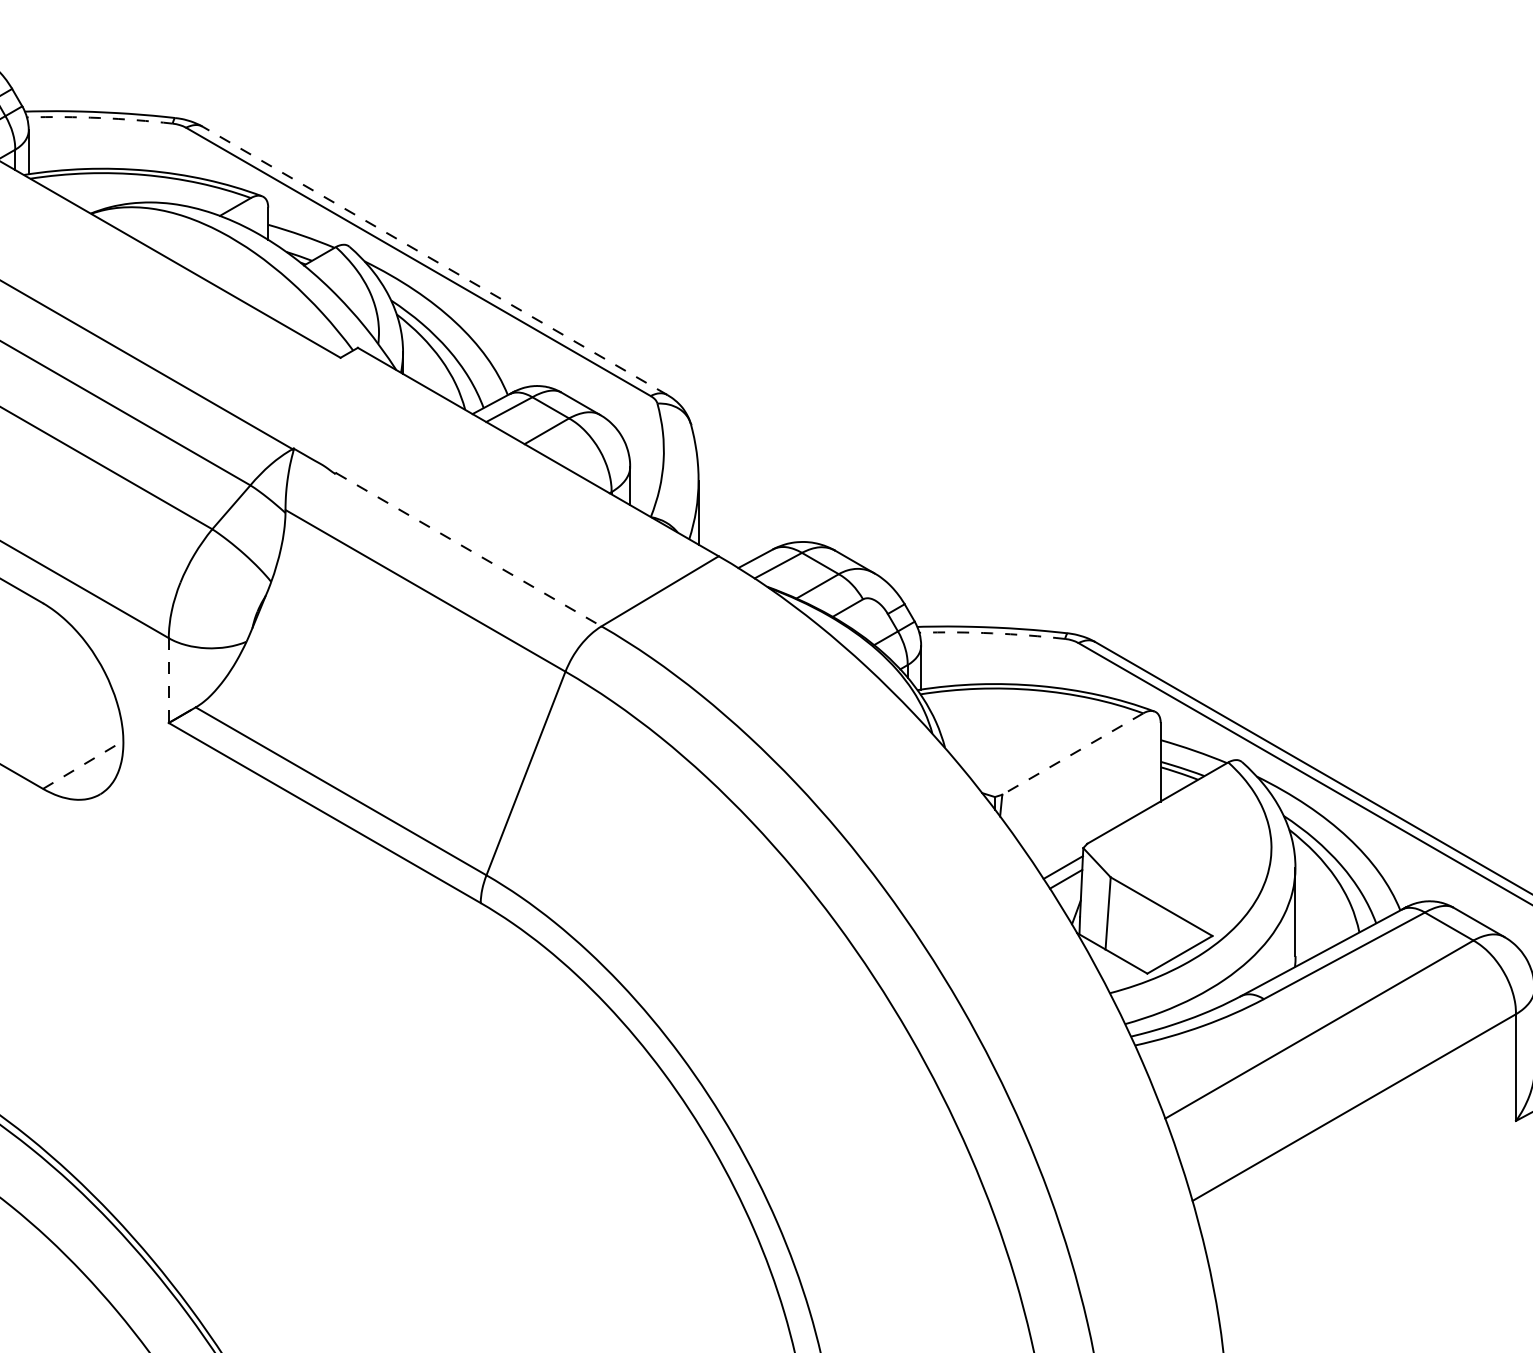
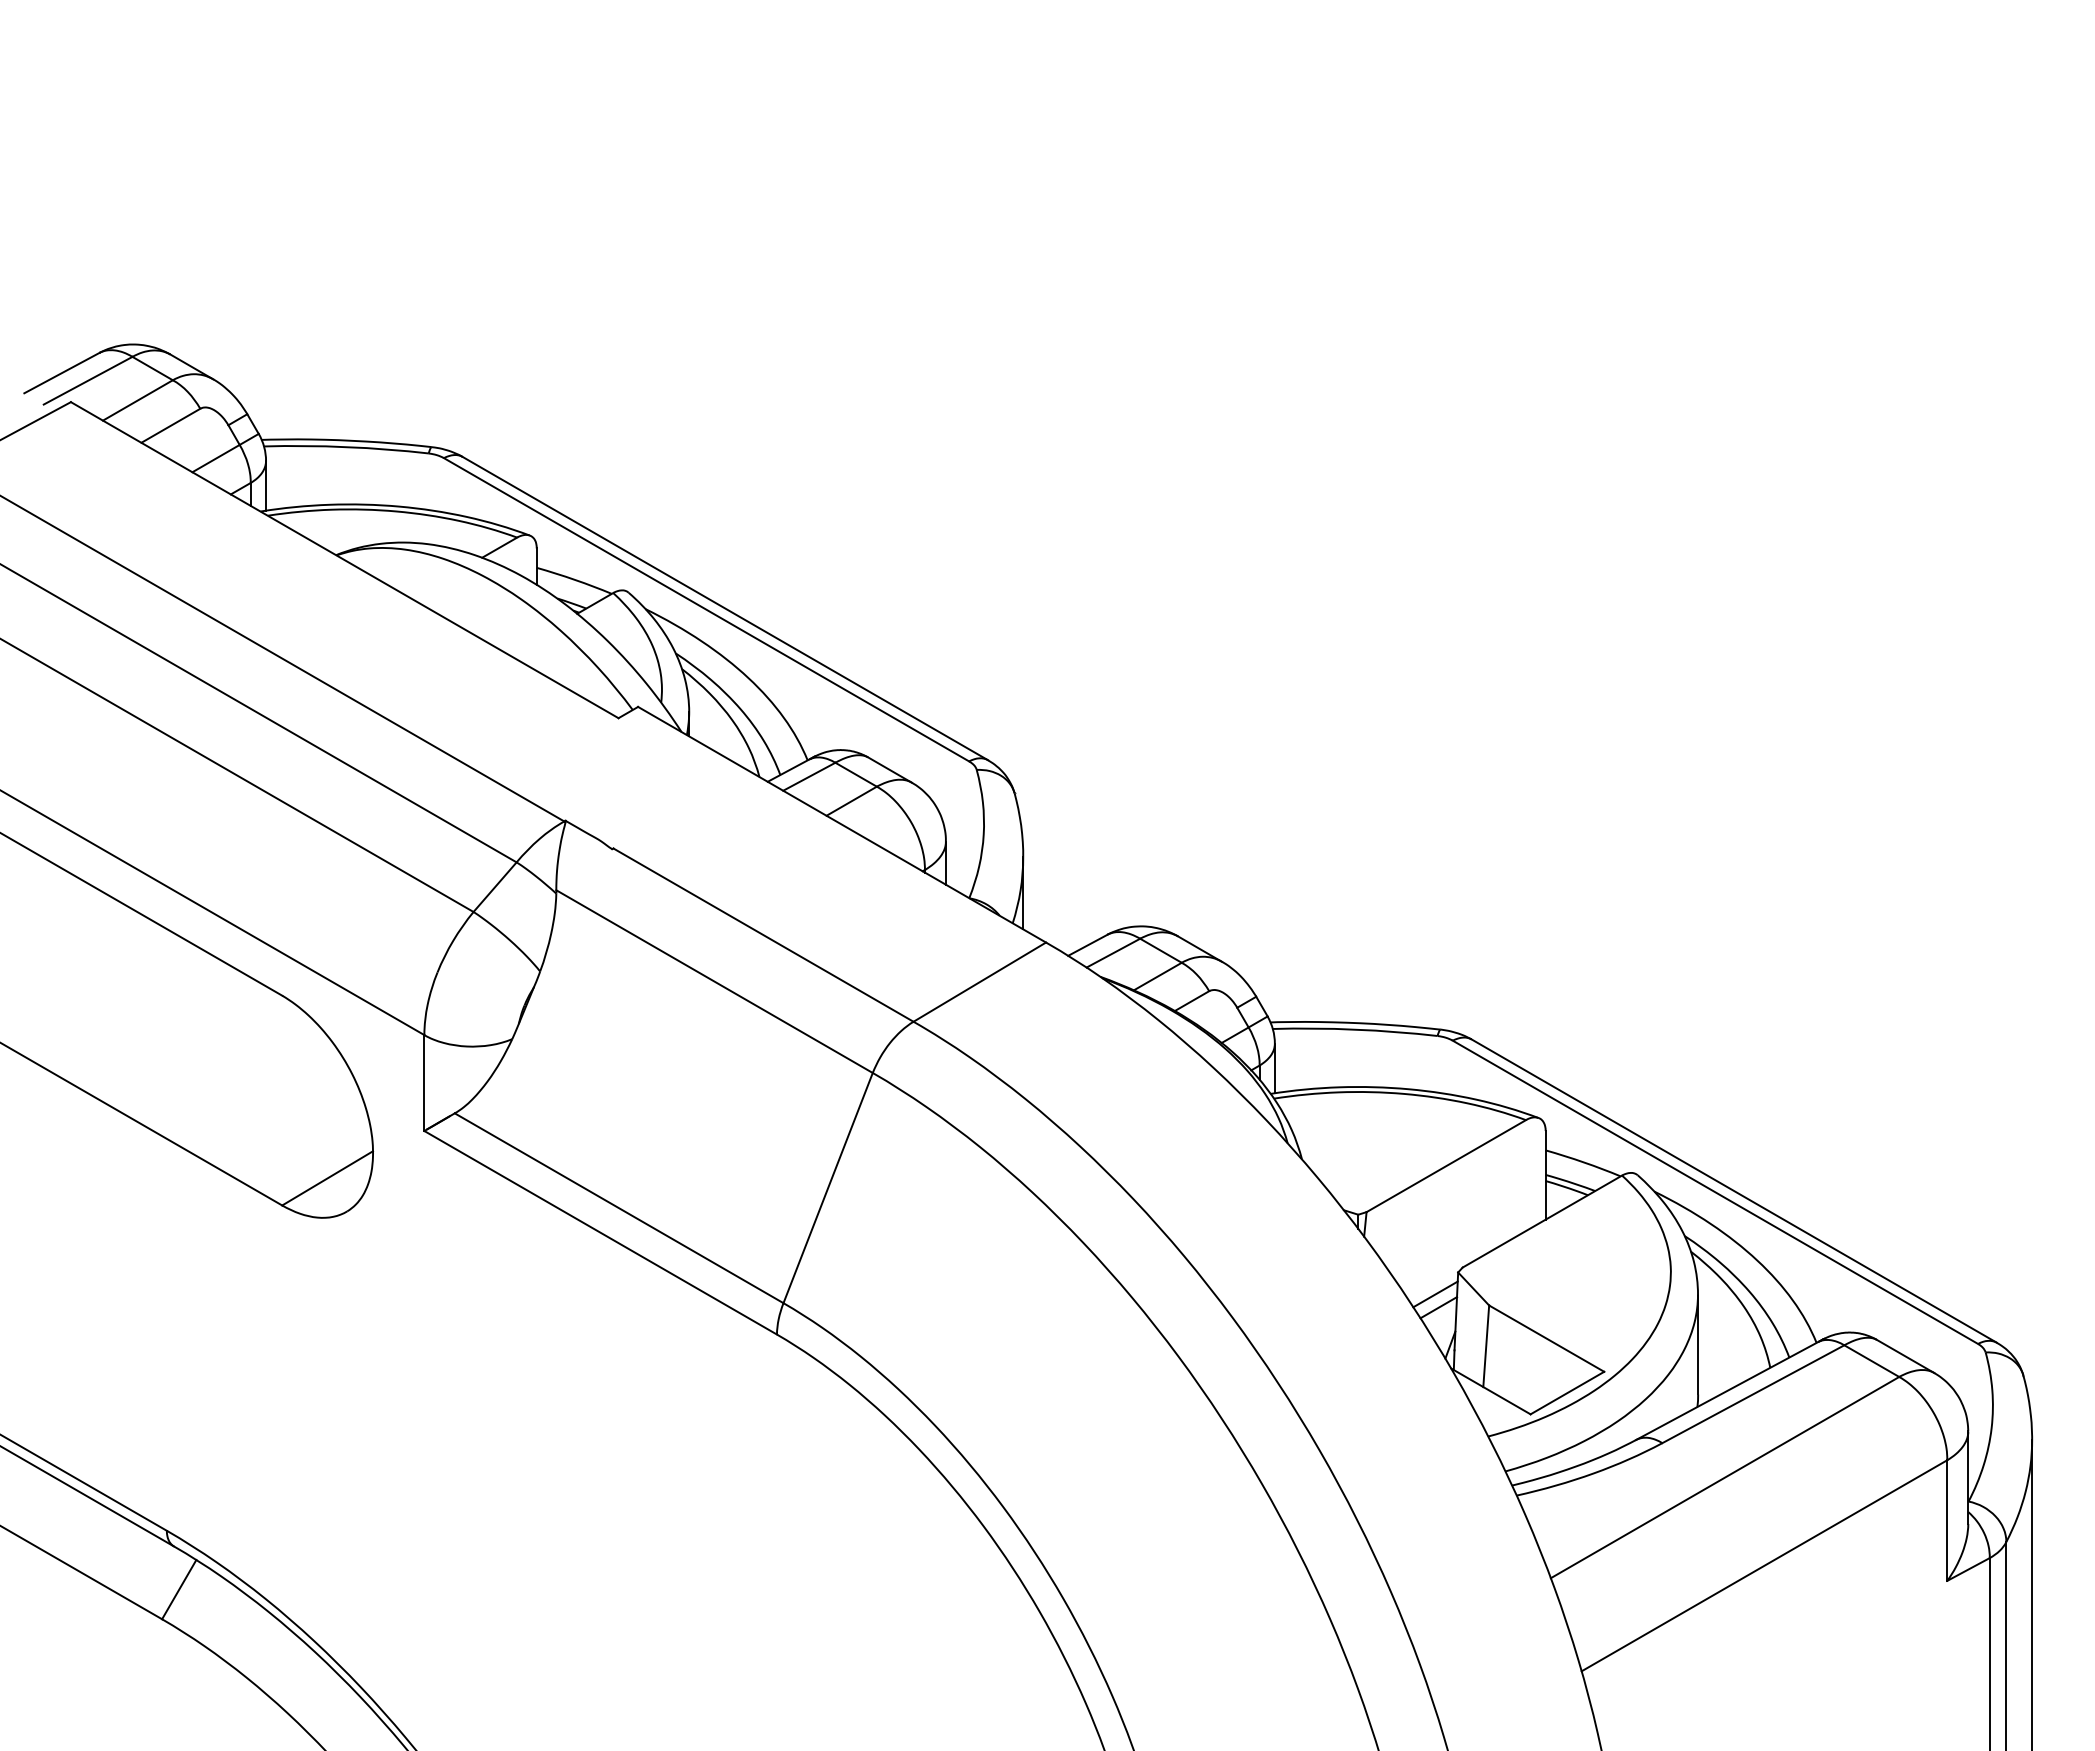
arc: (99, 118) -> (346, 447), dashed -> solid
line: (434, 260) -> (724, 608), dashed -> solid
line: (468, 550) -> (763, 935), dashed -> solid
arc: (992, 633) -> (1355, 1029), dashed -> solid
line: (168, 680) -> (424, 1083), dashed -> solid
line: (1072, 754) -> (1445, 1166), dashed -> solid
line: (83, 765) -> (327, 1178), dashed -> solid

